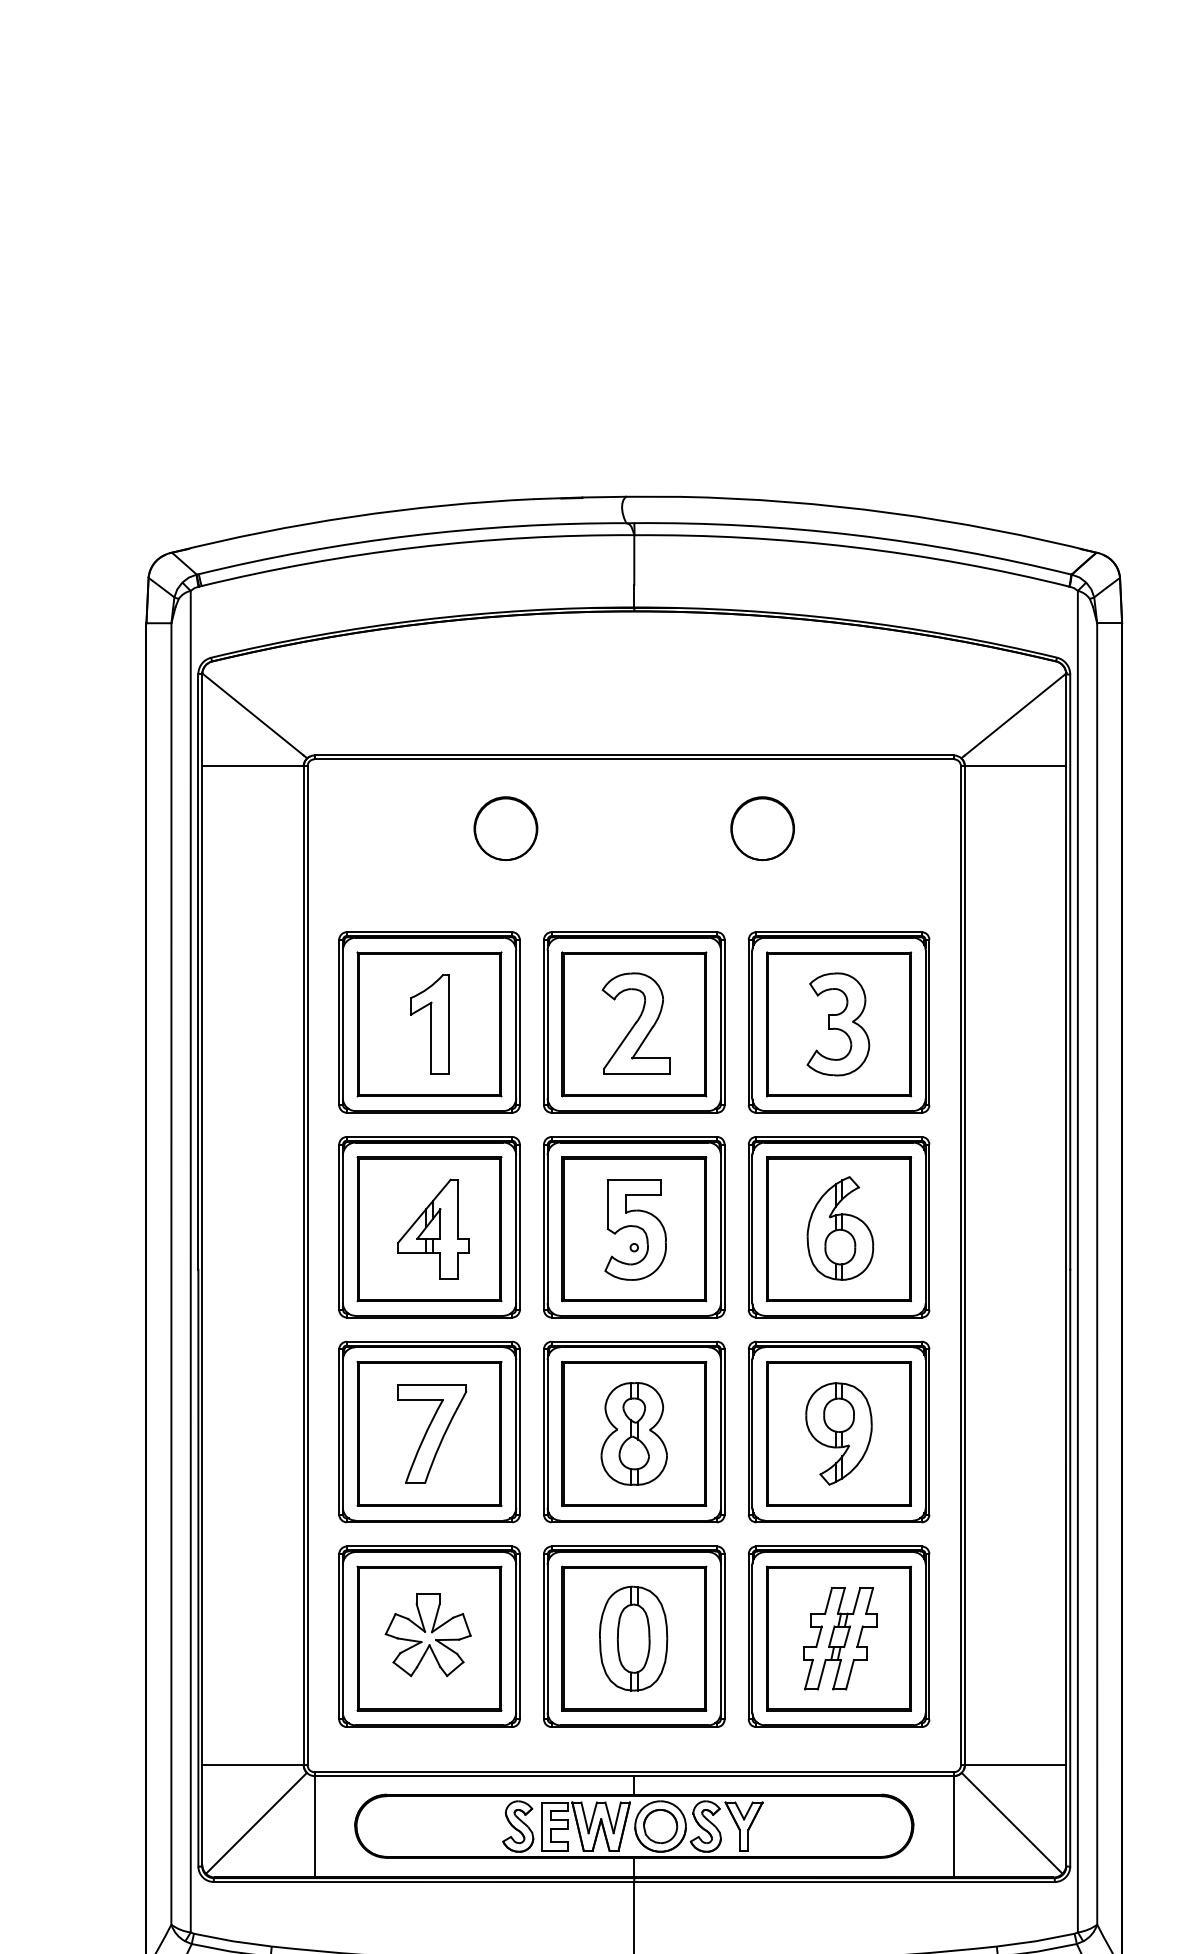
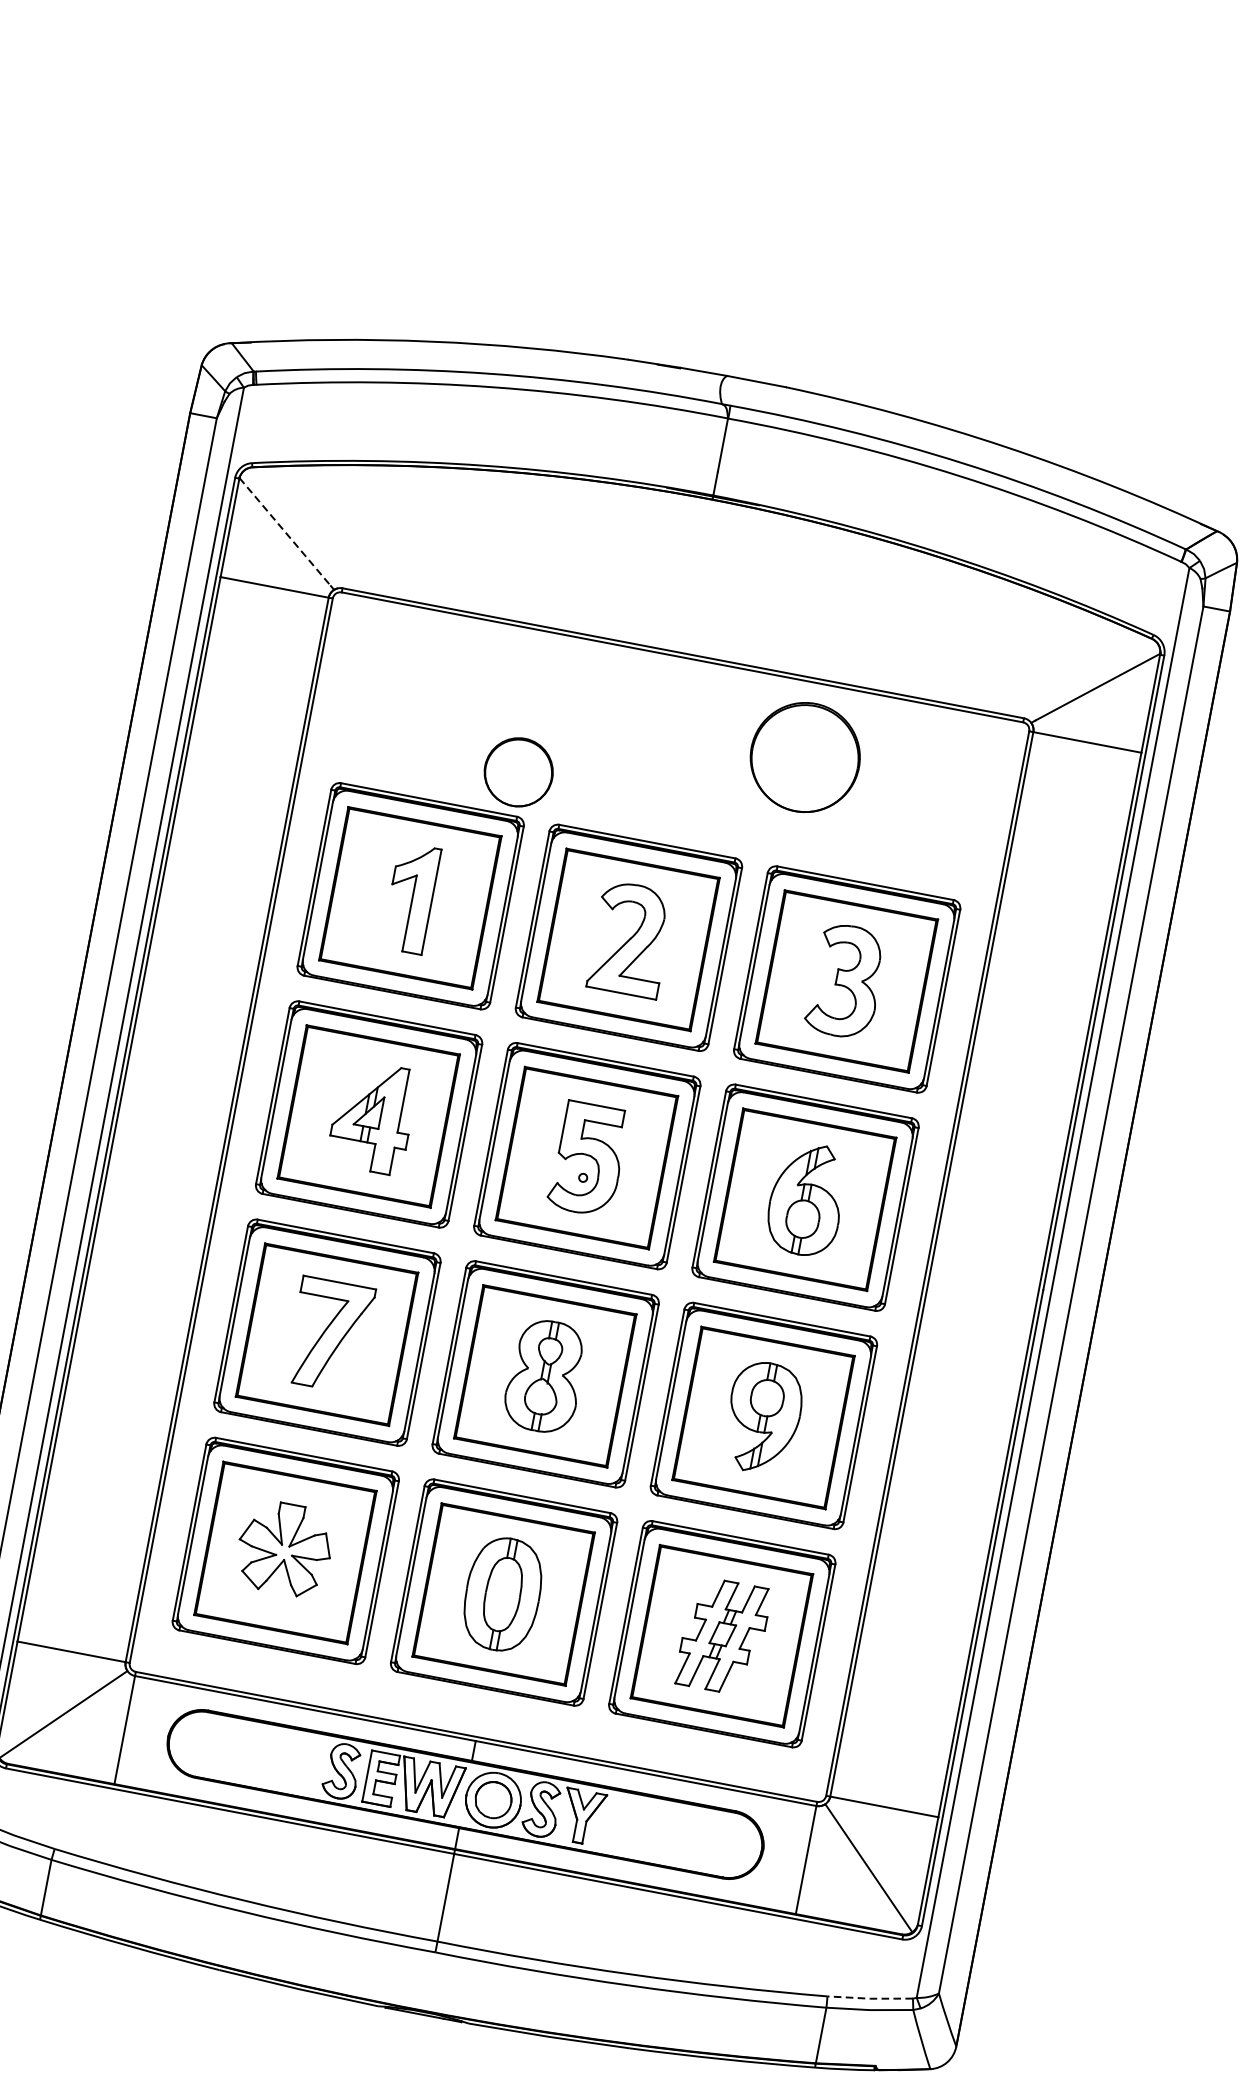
line: (253, 714) -> (285, 532), solid -> dashed
part: (505, 828) -> (518, 772), moved
circle: (762, 828) -> (805, 757), size x1.6
line: (1035, 1941) -> (869, 1998), solid -> dashed

